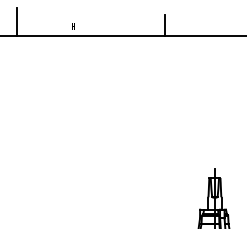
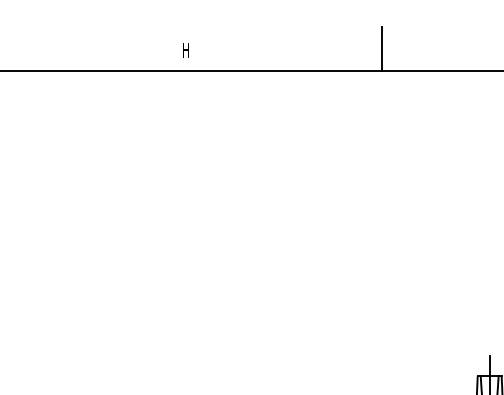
line: (17, 22) -> (65, 41), removed

